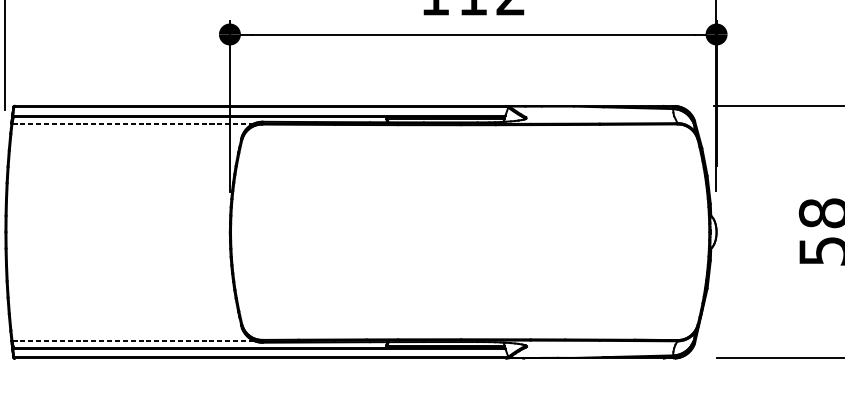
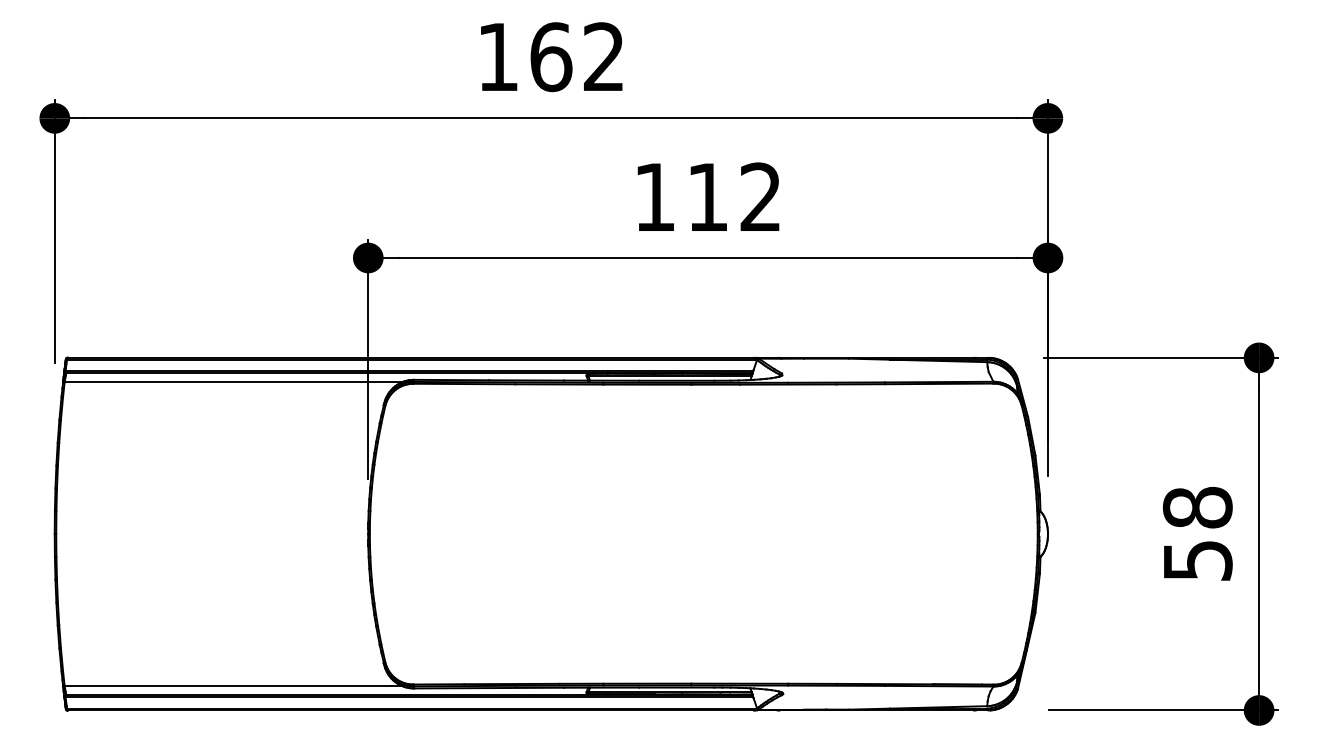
line: (133, 123) -> (233, 382), dashed -> solid
line: (133, 340) -> (233, 685), dashed -> solid

